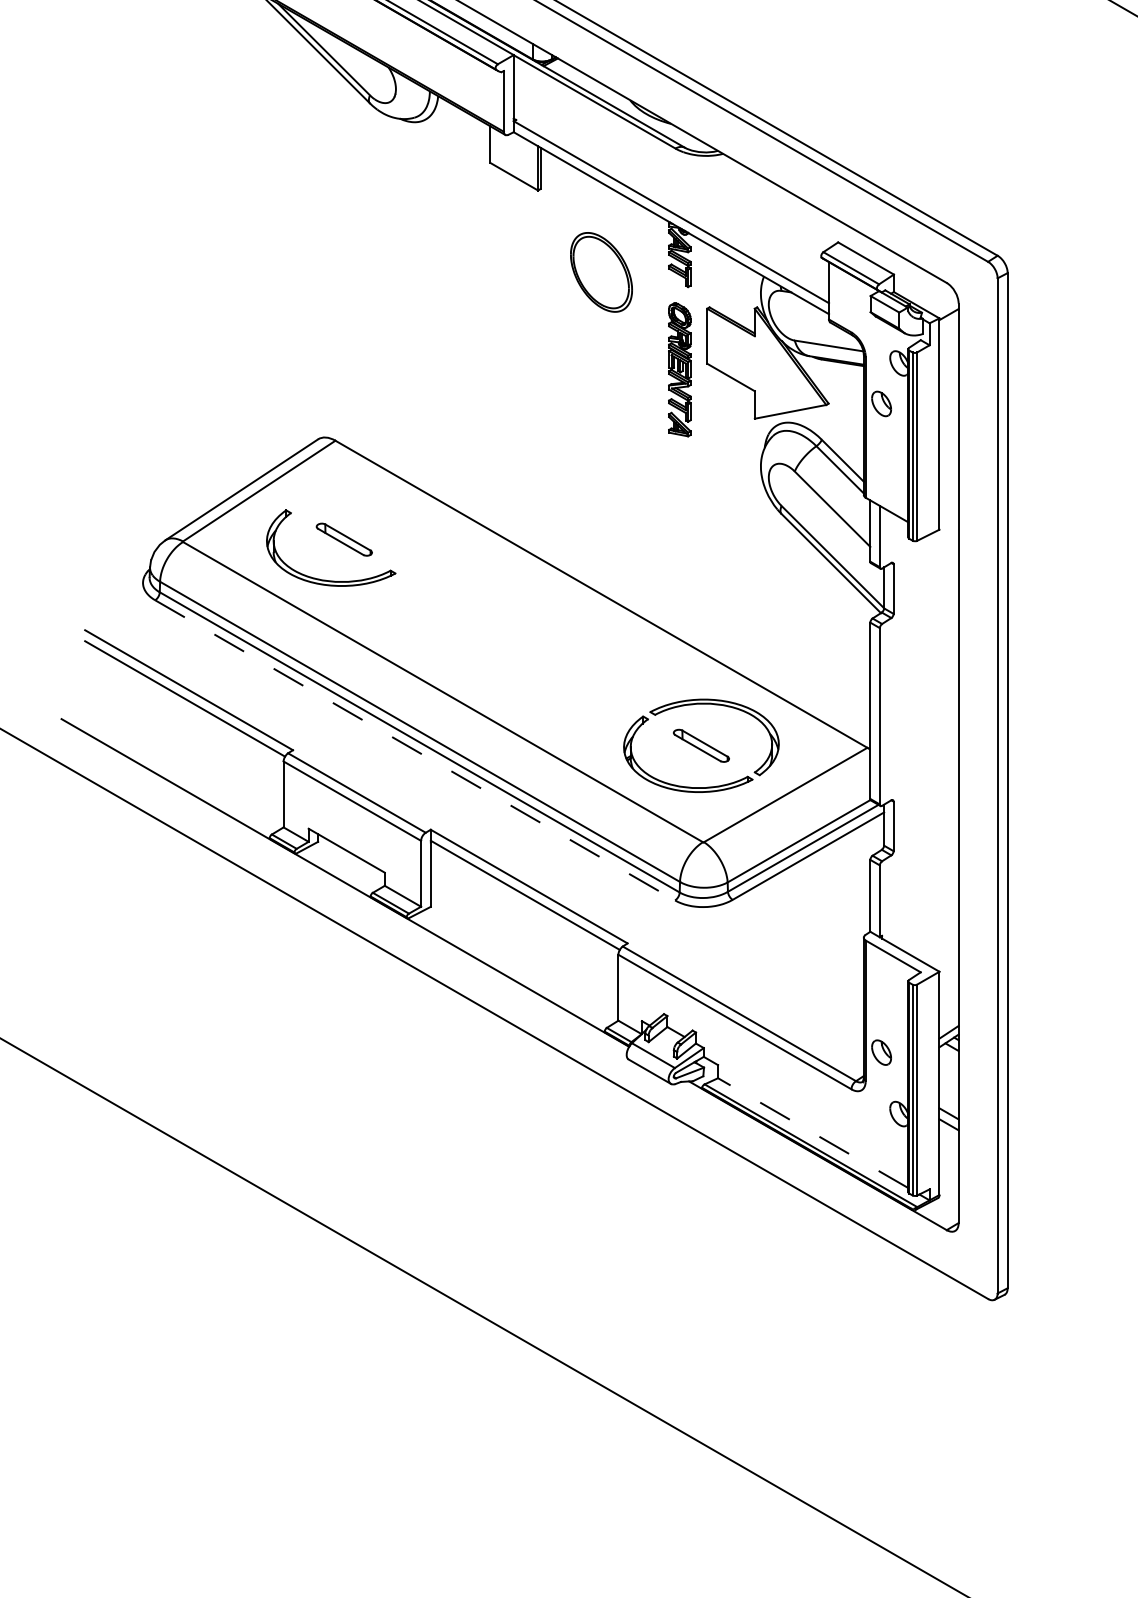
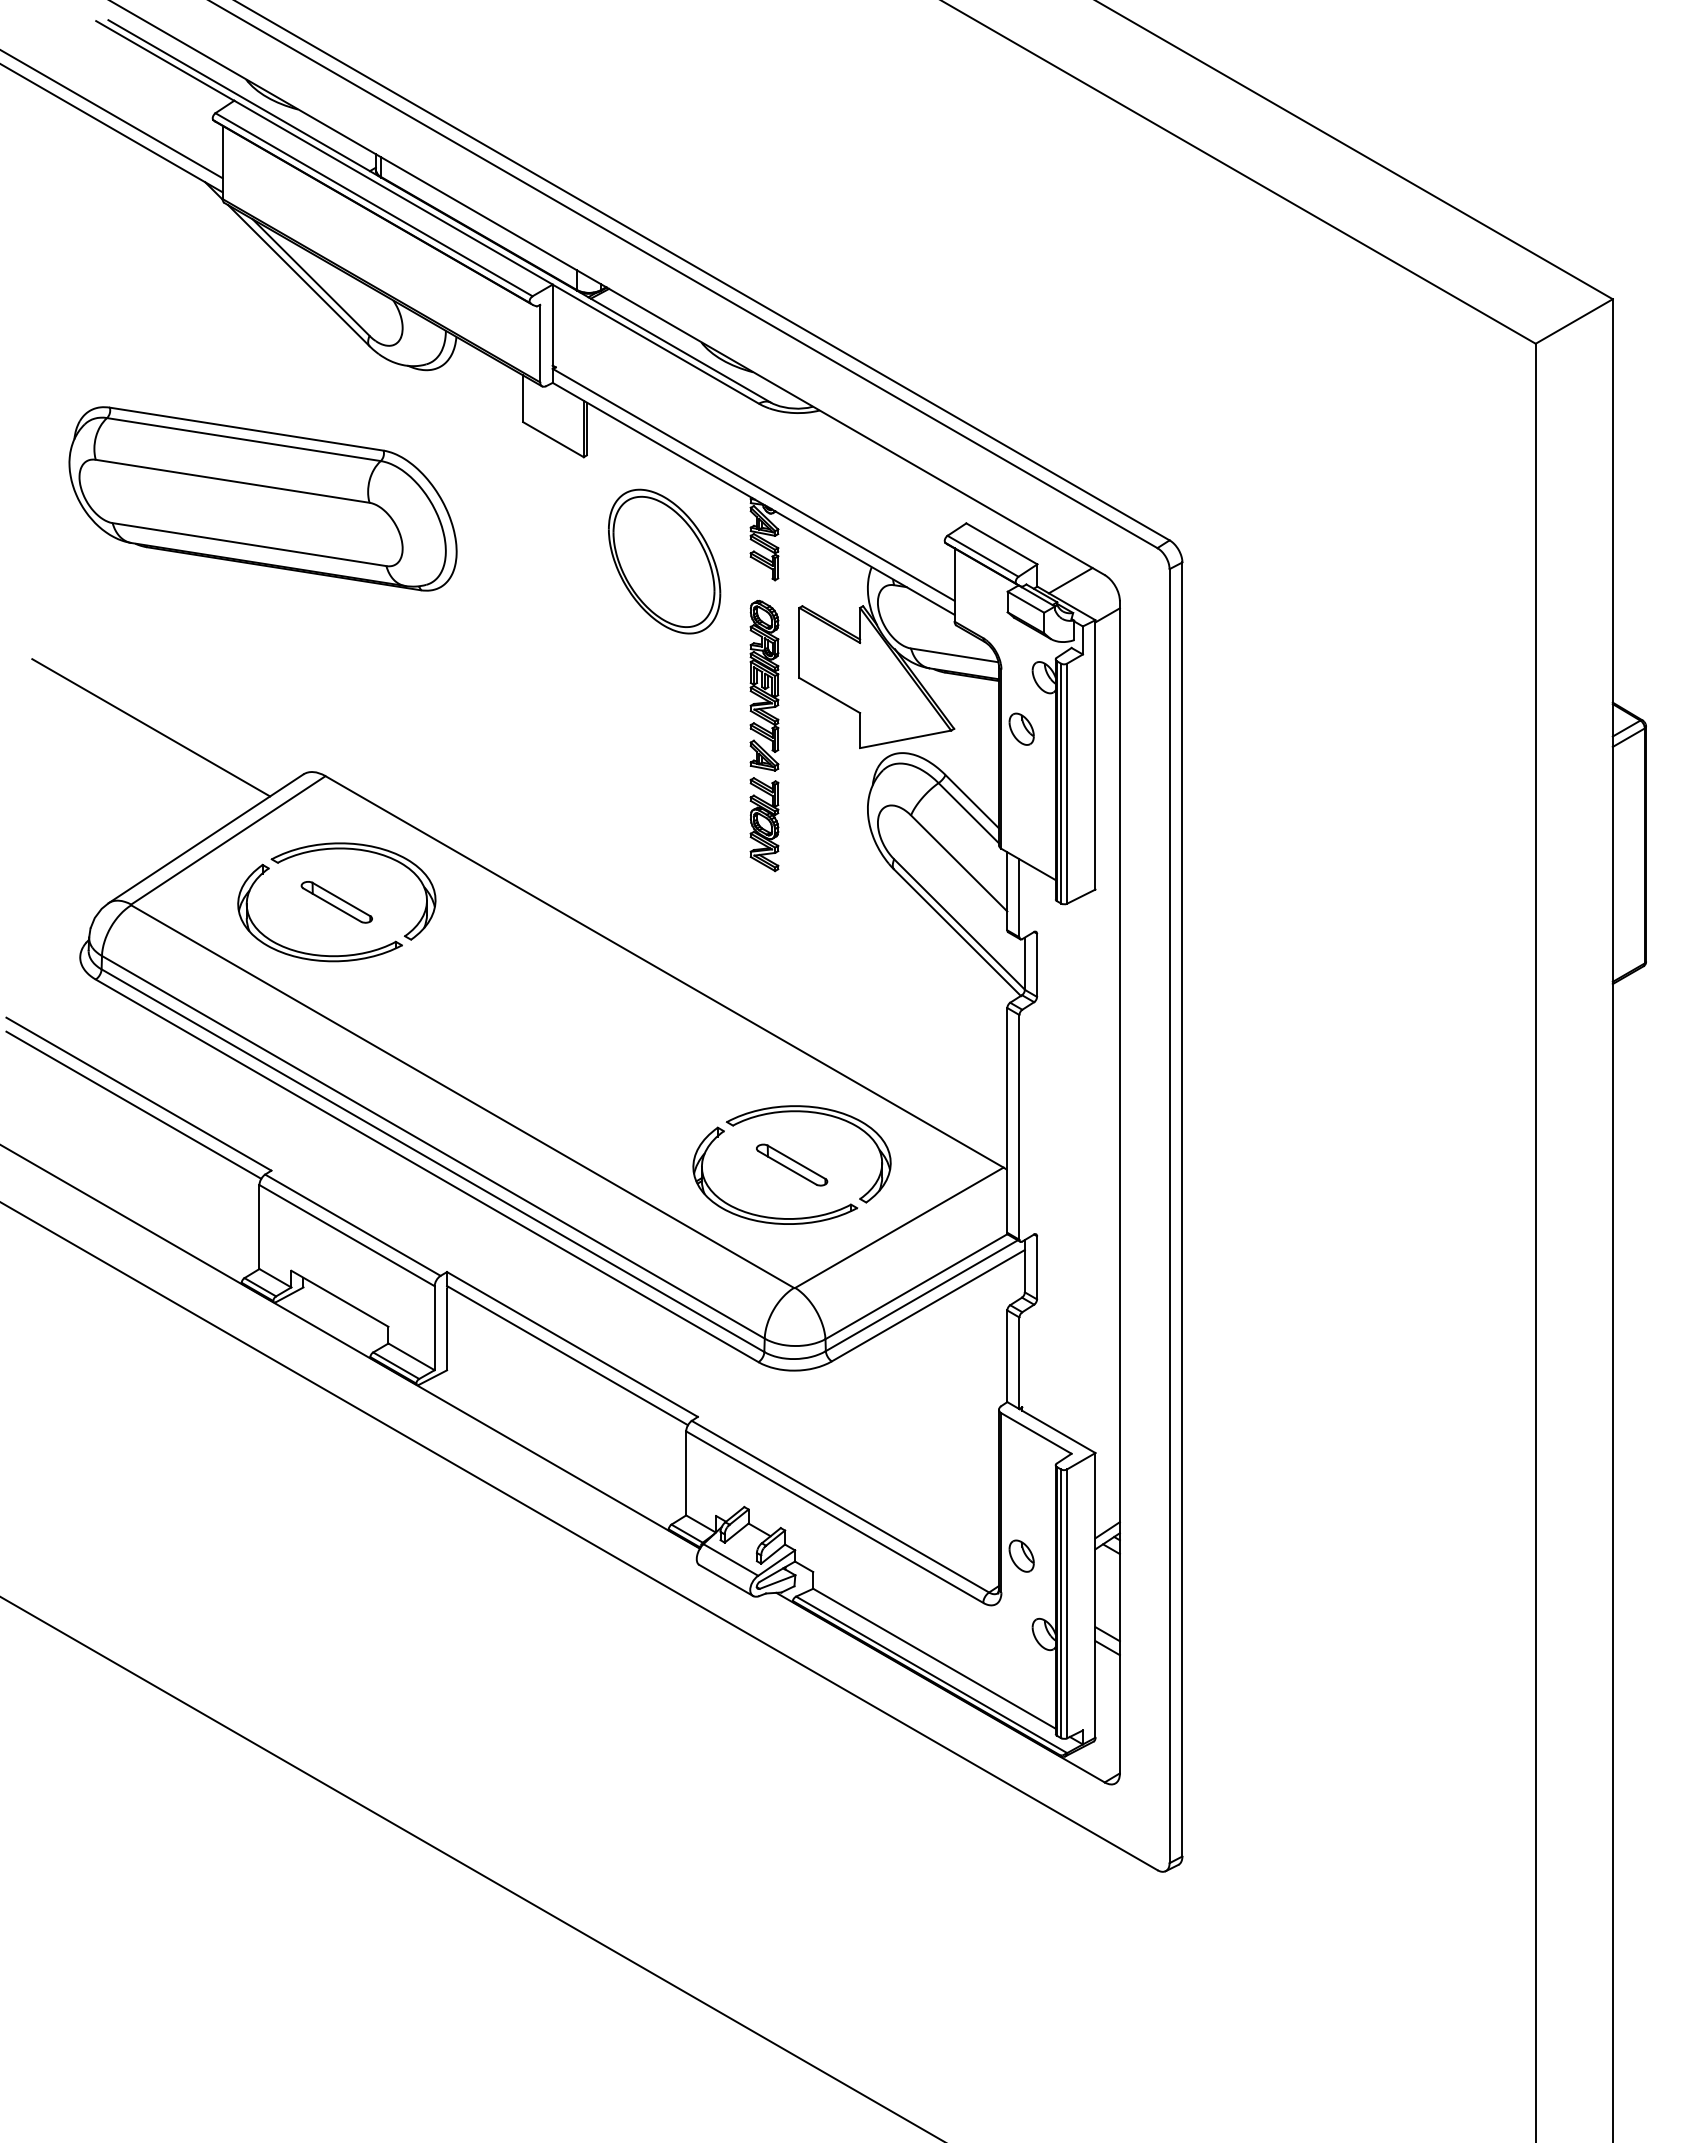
part: (286, 222) -> (262, 498), added
part: (601, 272) -> (664, 561), size x1.43
line: (919, 287) -> (1070, 580), added
line: (198, 402) -> (151, 727), added
part: (679, 478) -> (764, 824), added
part: (364, 499) -> (362, 851), added
line: (415, 750) -> (427, 1170), dashed -> solid
line: (813, 1132) -> (934, 1658), dashed -> solid

